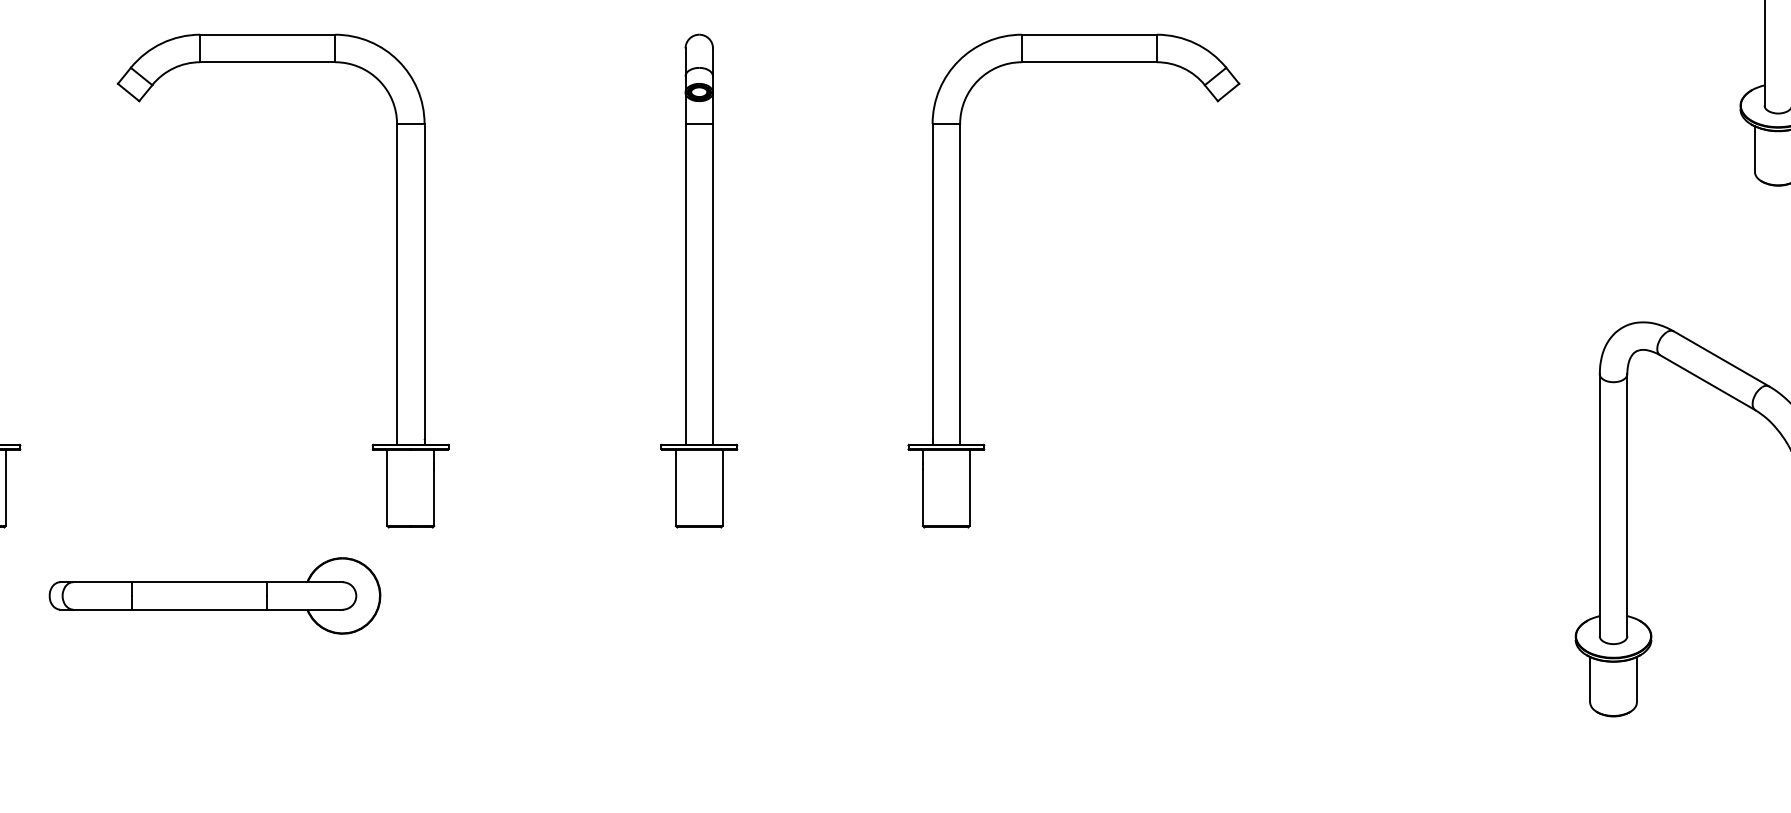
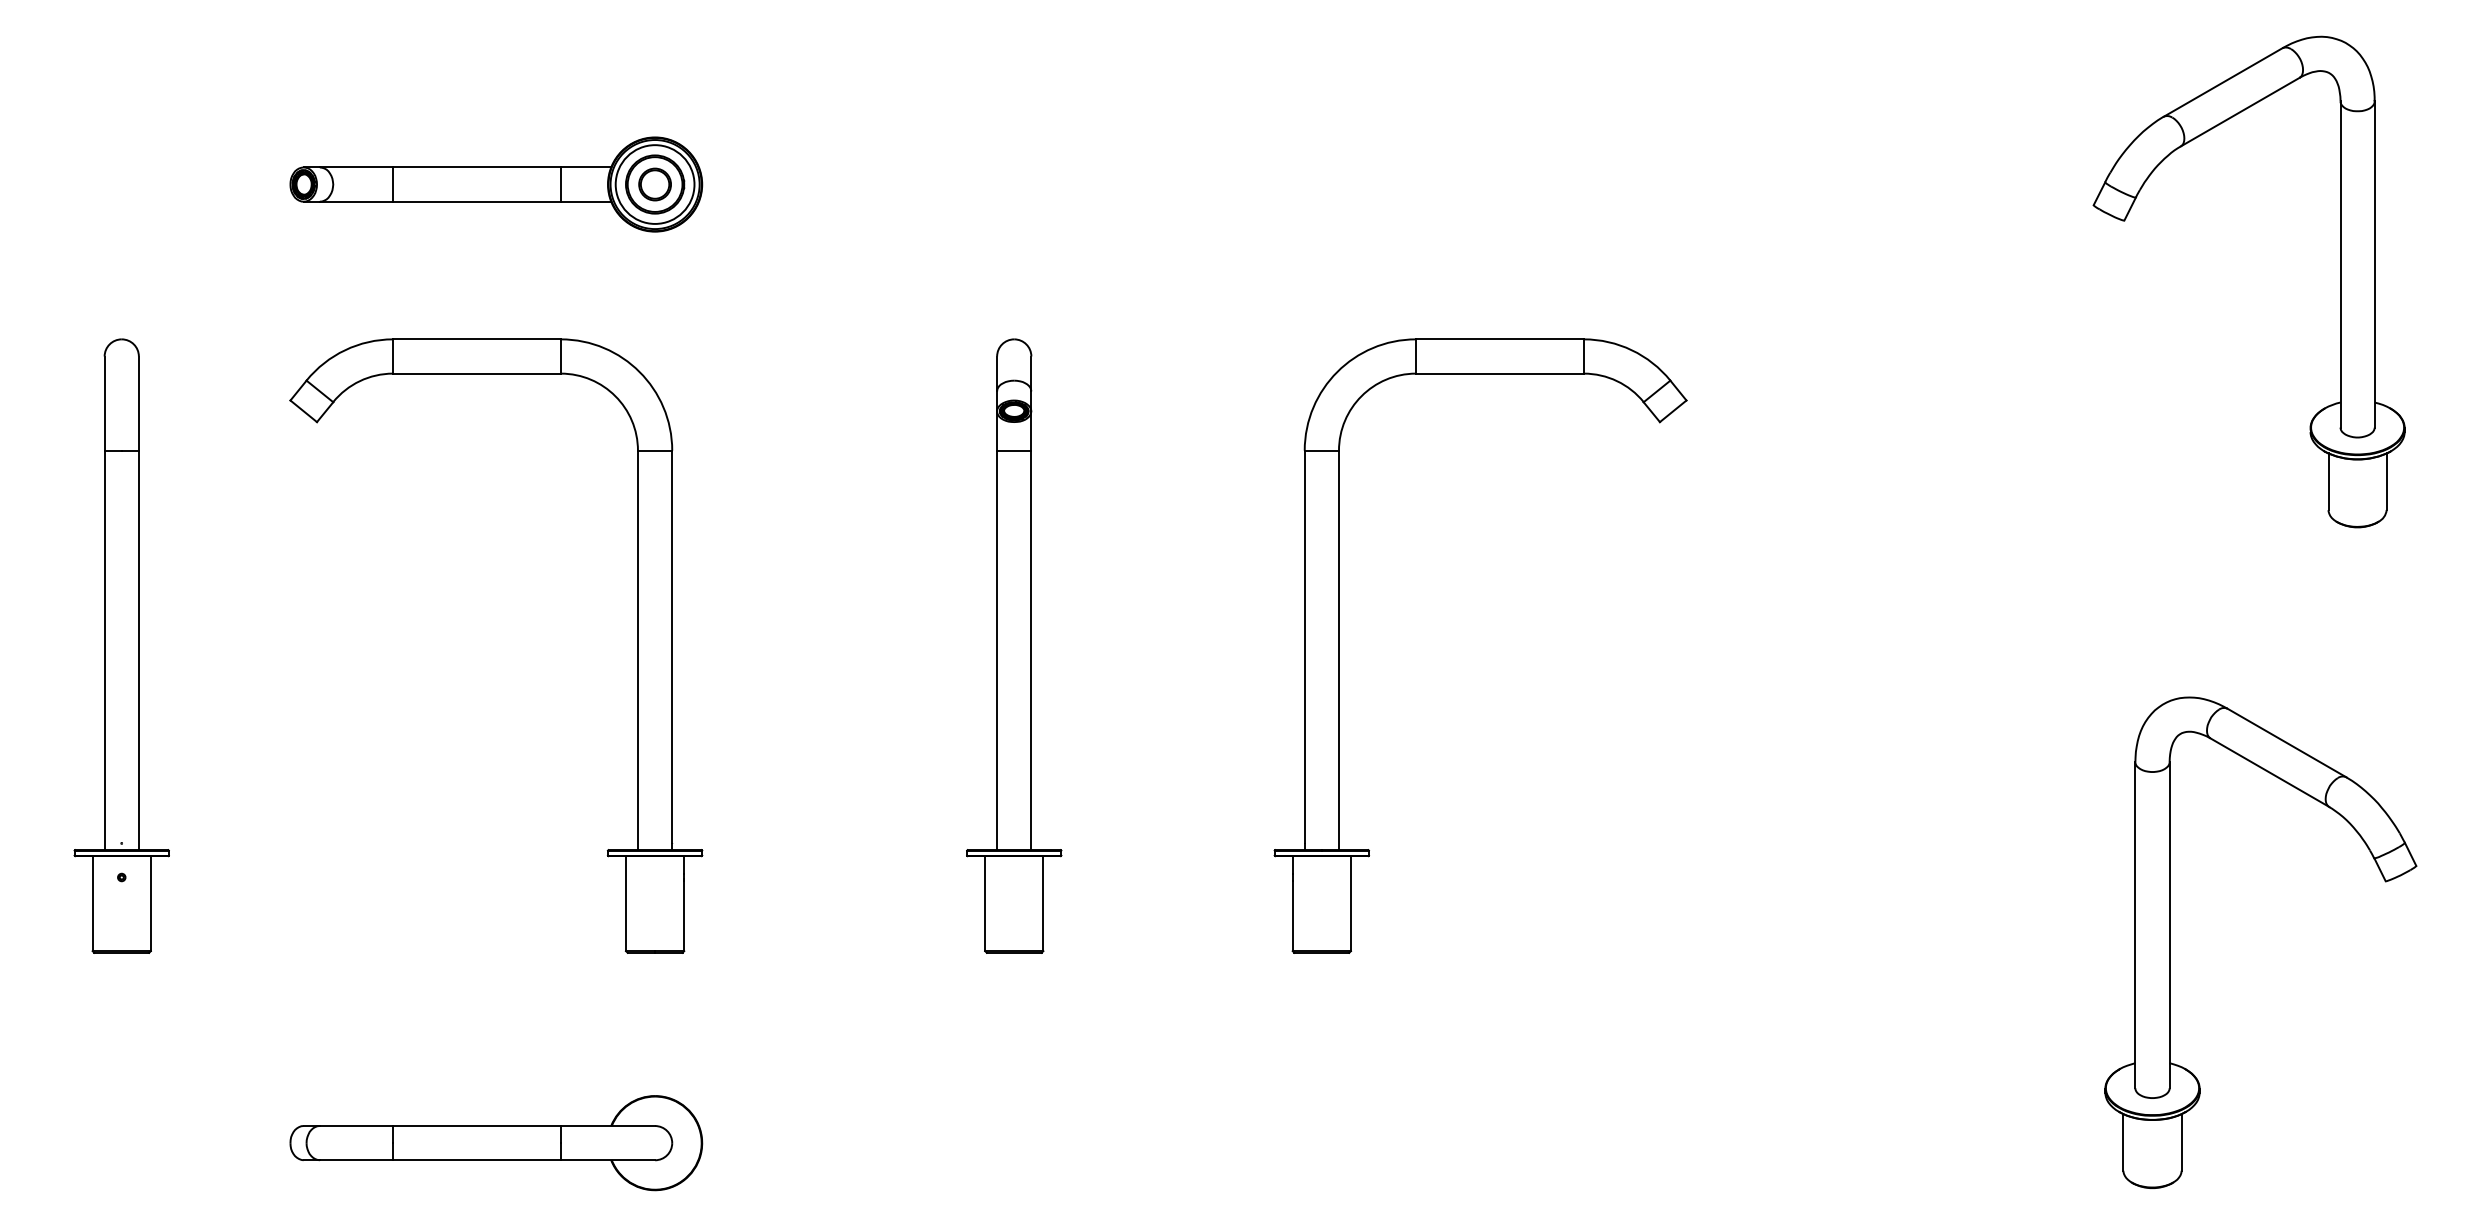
part: (215, 596) -> (496, 1143), moved

